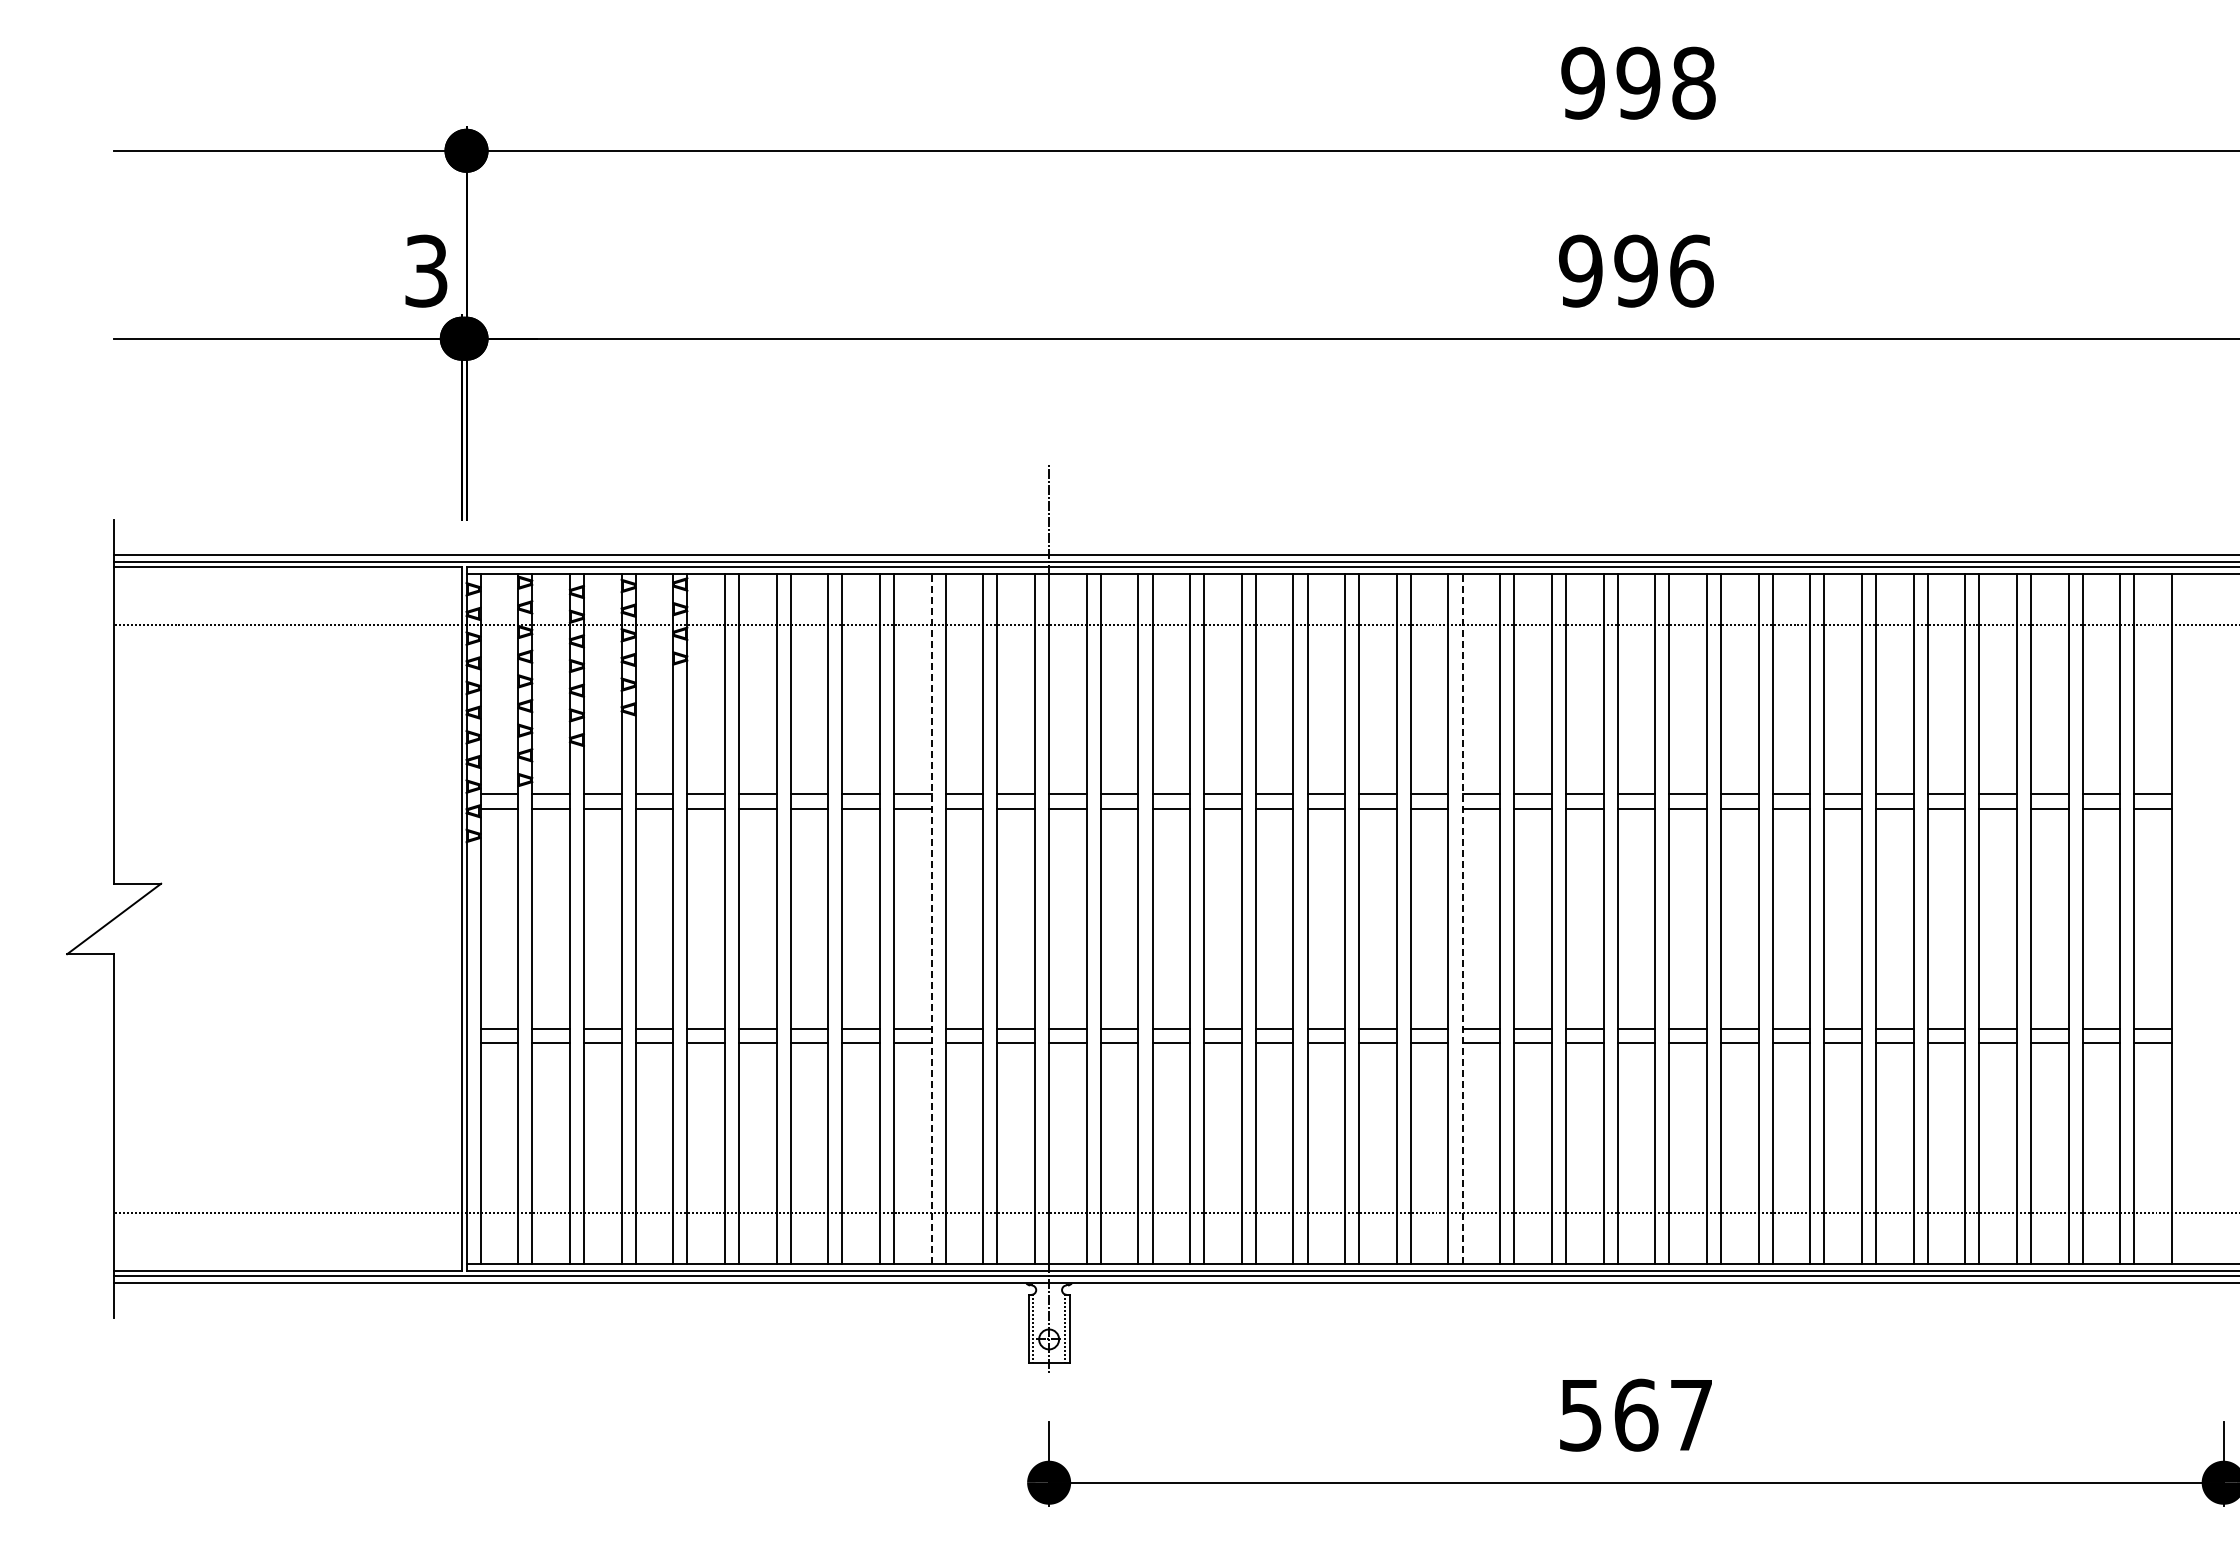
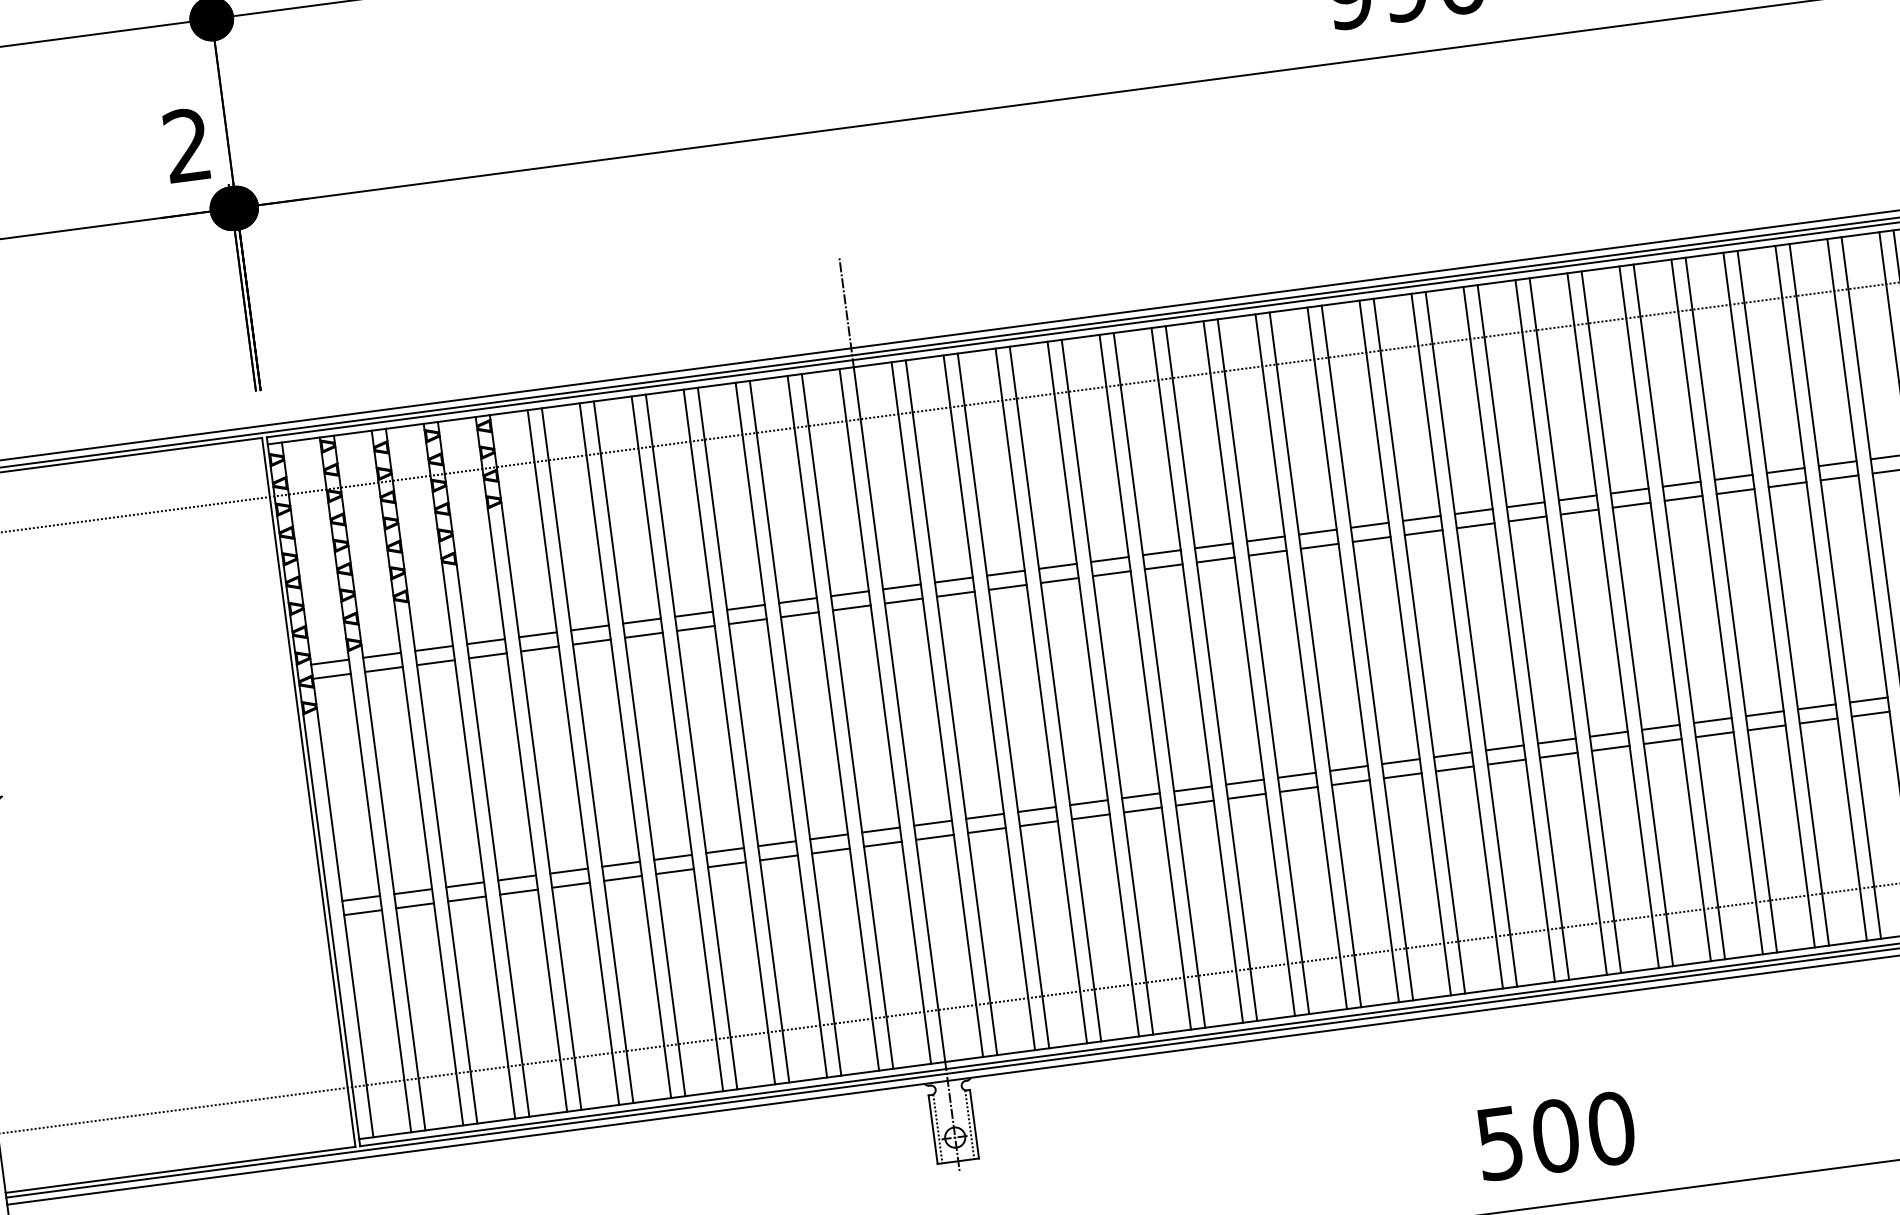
text: (426, 270) -> (187, 144), 3 -> 2
line: (931, 918) -> (781, 729), dashed -> solid
line: (1462, 918) -> (1315, 659), dashed -> solid
text: (1663, 1414) -> (1583, 1131), 567 -> 500

